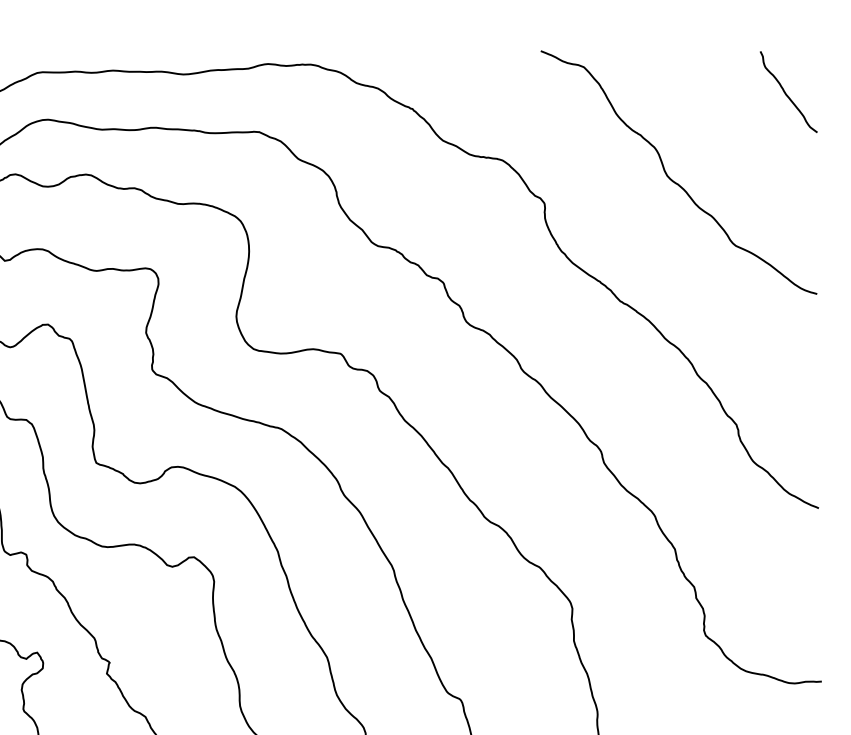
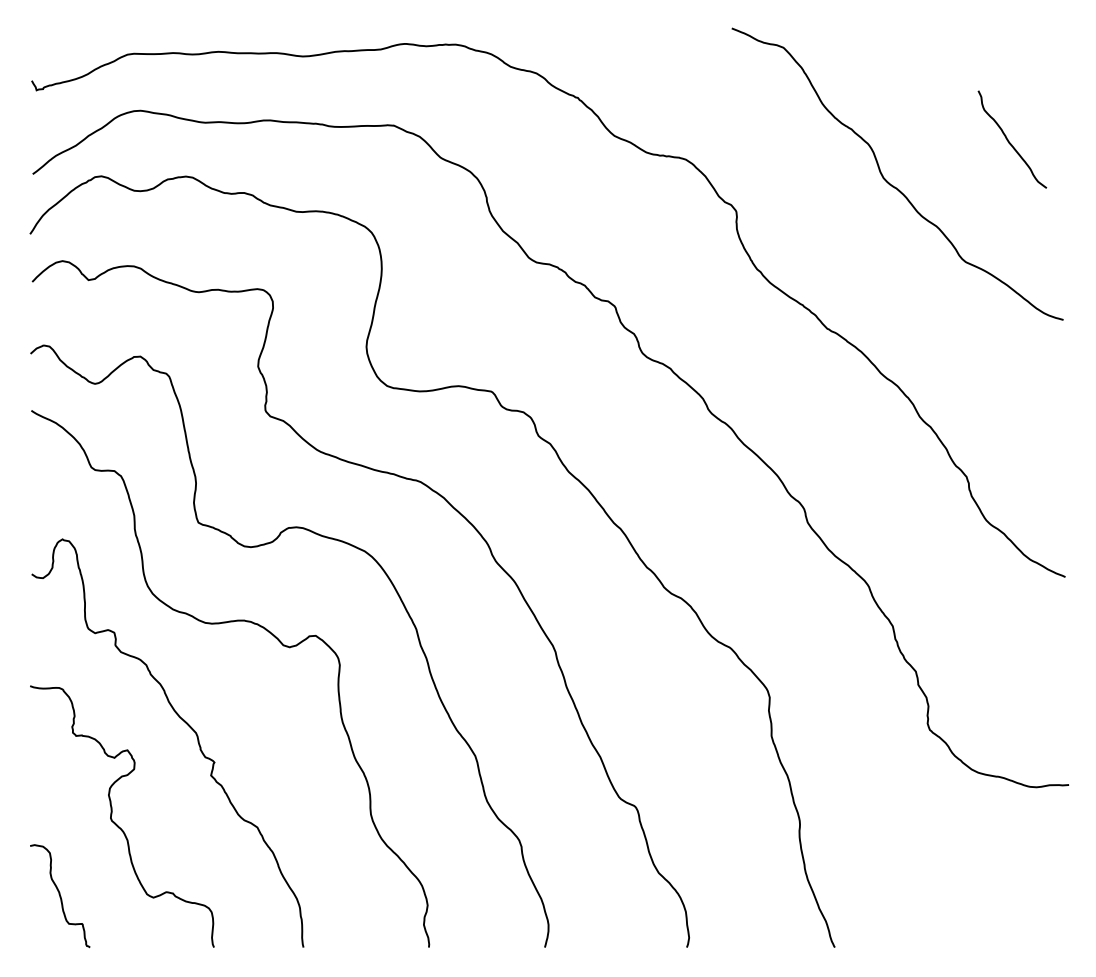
curve: (786, 93) -> (1009, 141), moved

